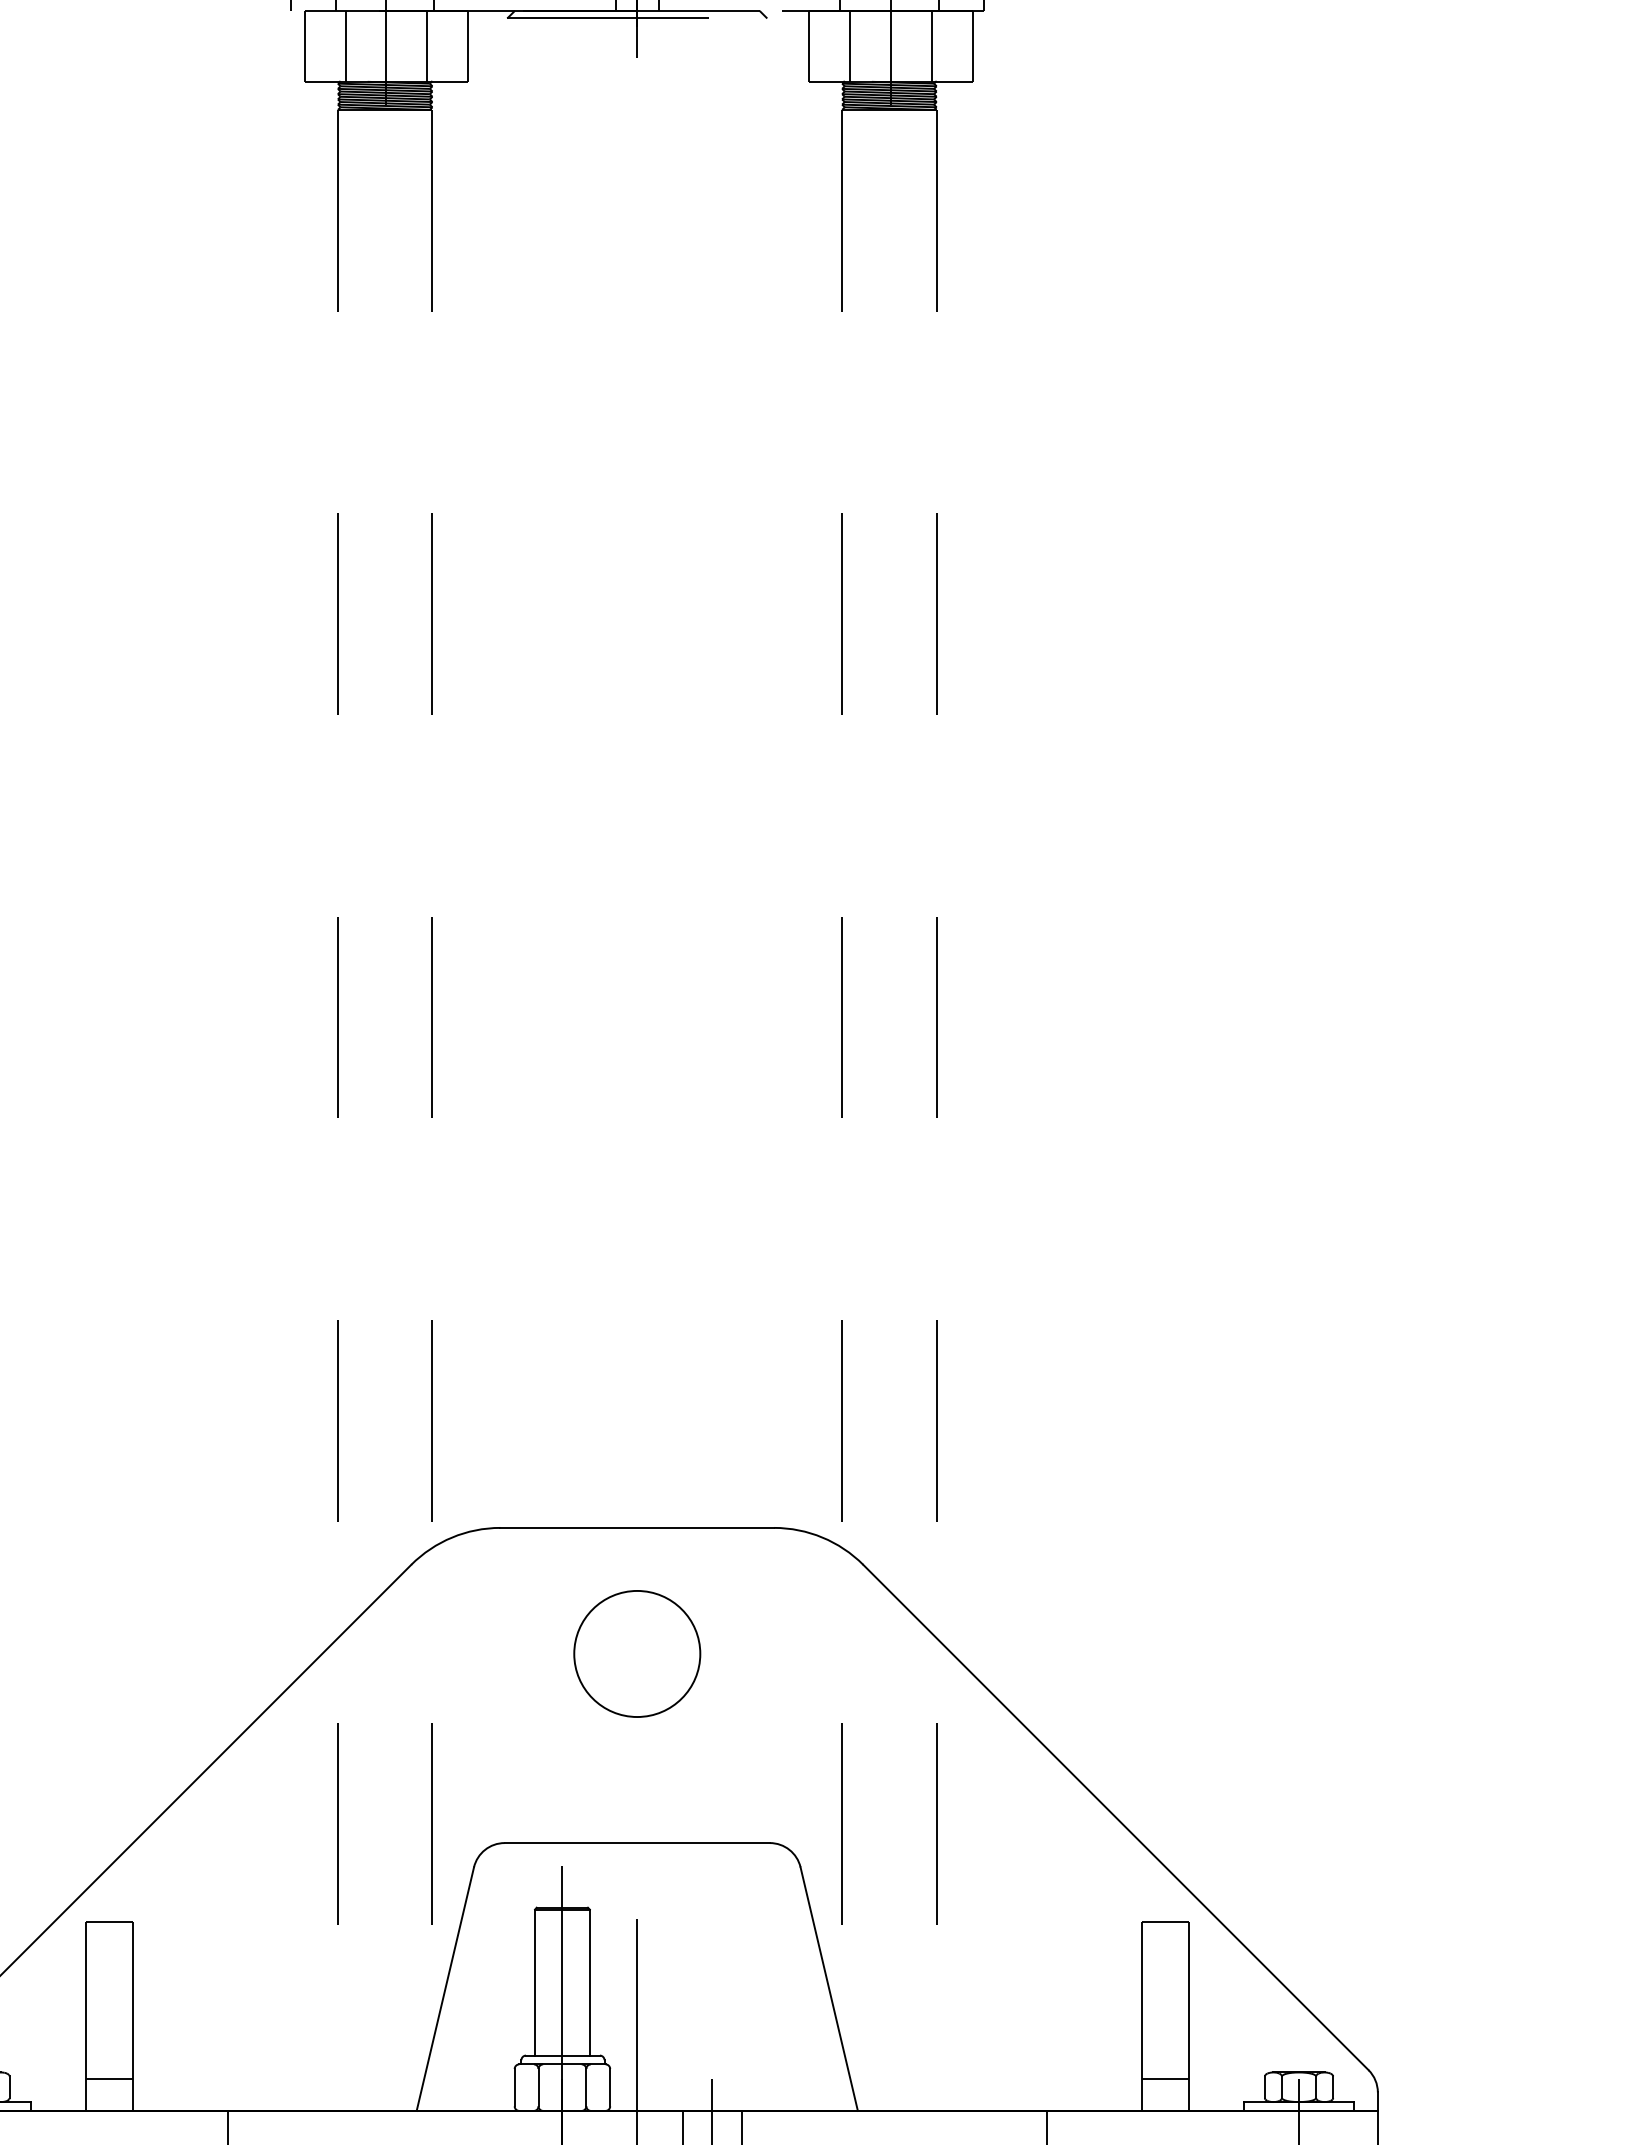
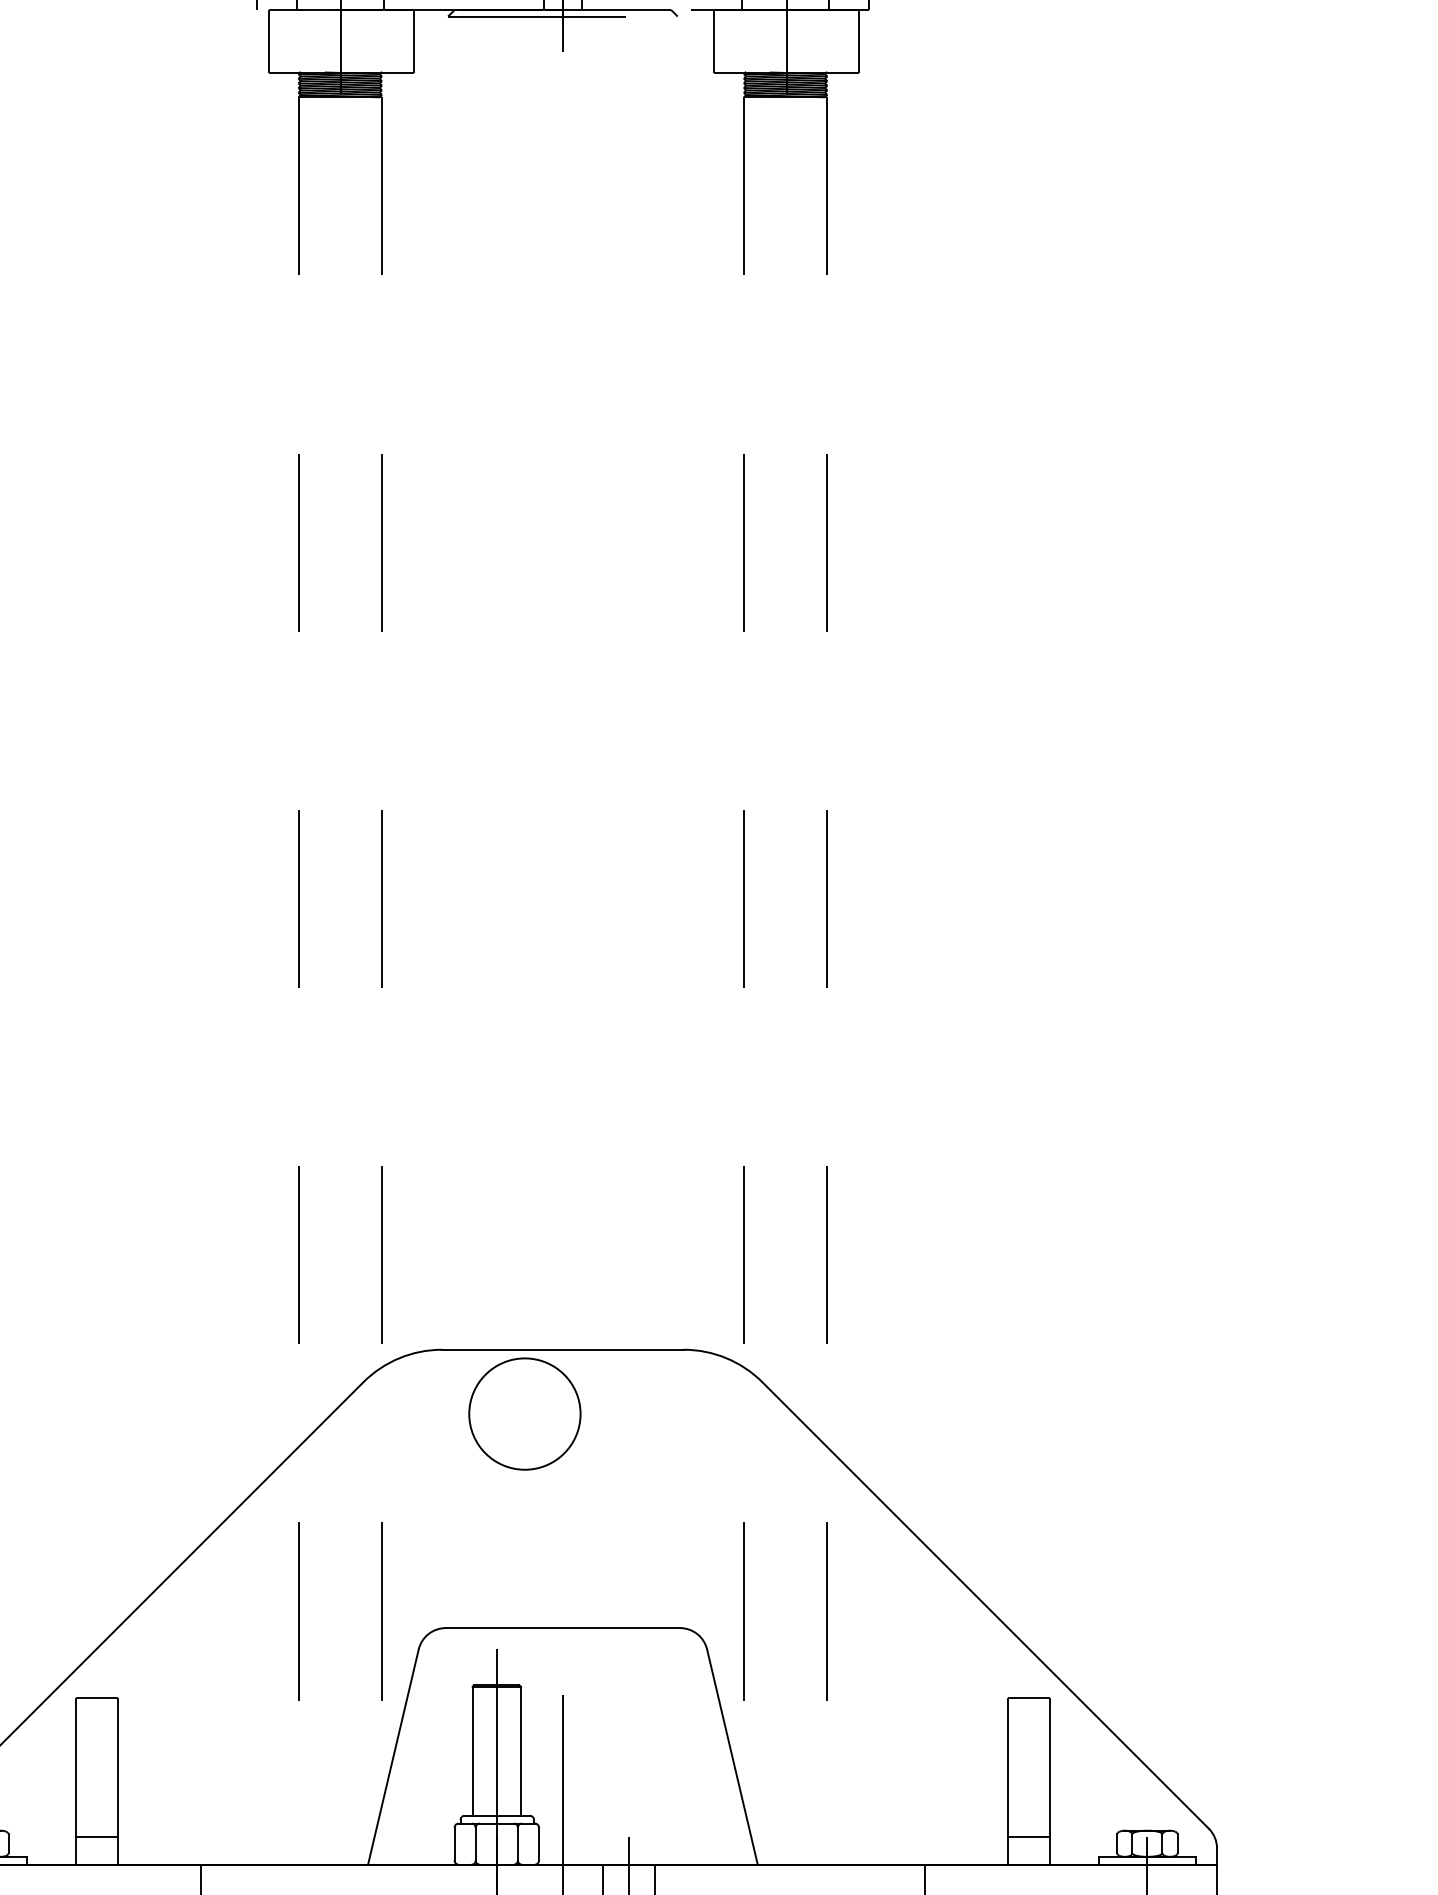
line: (345, 45) -> (305, 40), removed
line: (427, 45) -> (377, 40), removed
line: (849, 45) -> (750, 40), removed
line: (931, 45) -> (822, 40), removed
circle: (636, 1653) -> (524, 1413), moved

